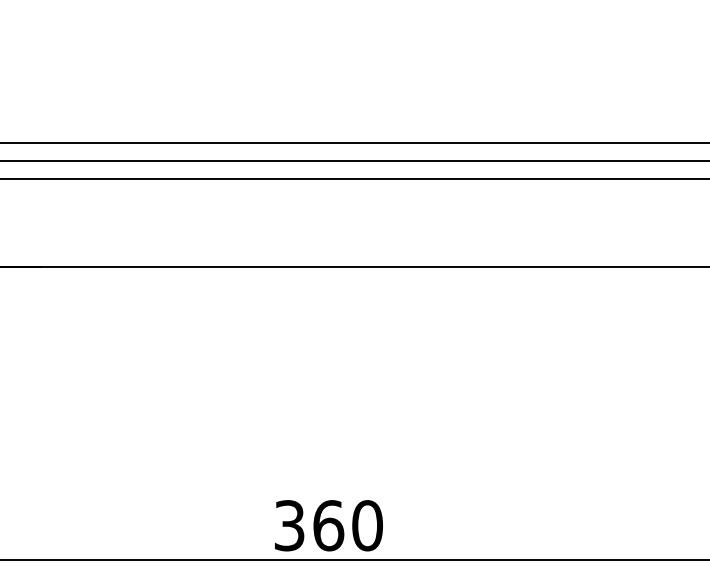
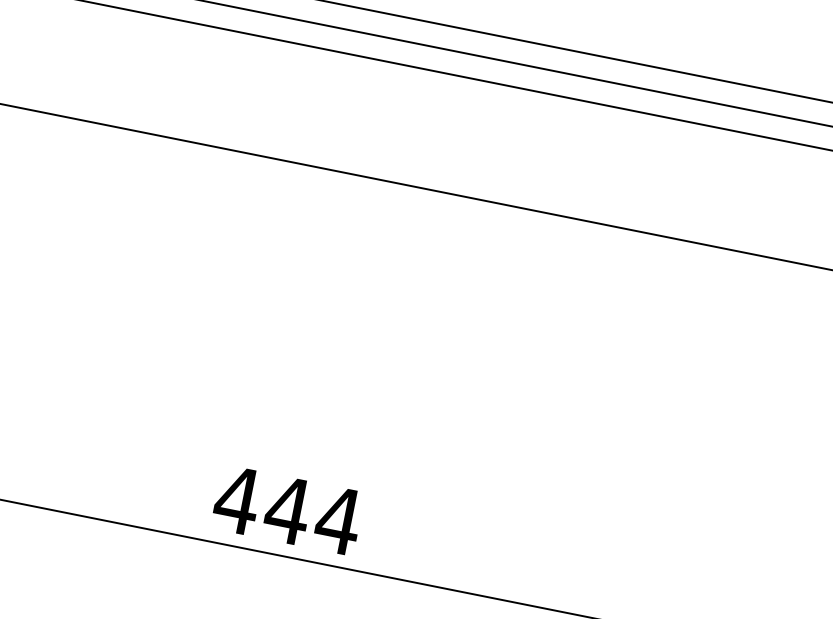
text: (328, 525) -> (287, 510), 360 -> 444

